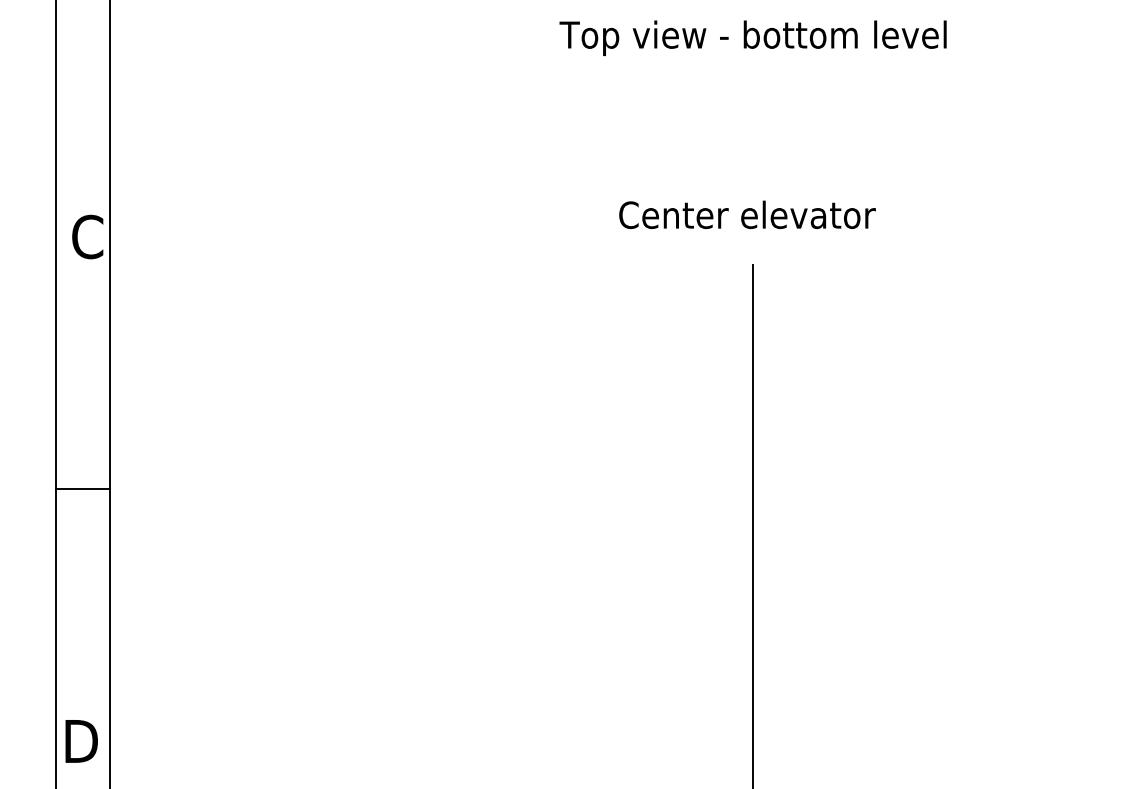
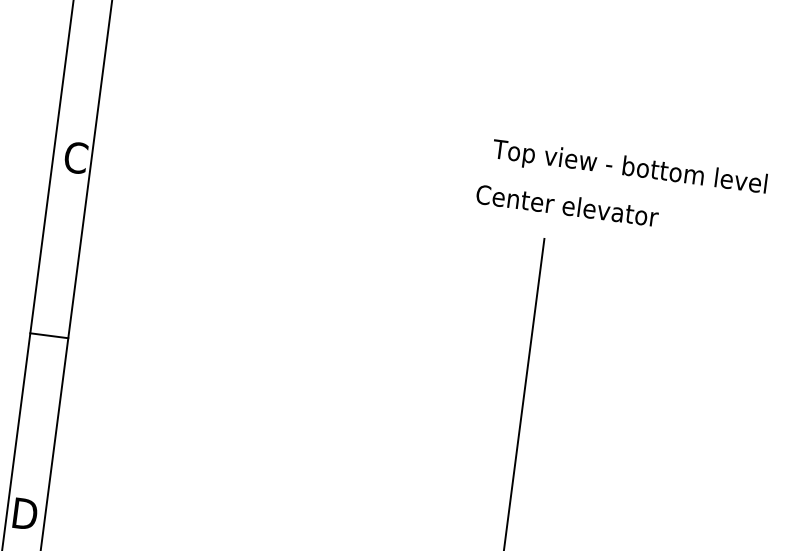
text: (752, 37) -> (629, 168), moved
text: (747, 214) -> (567, 205), moved

